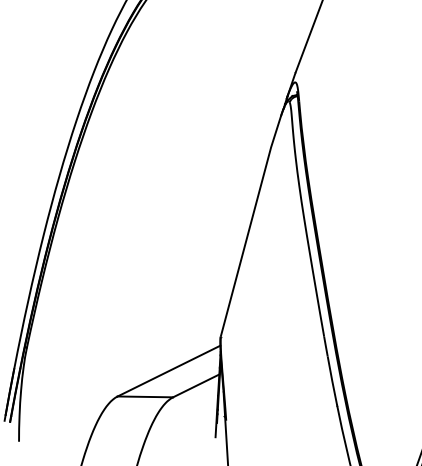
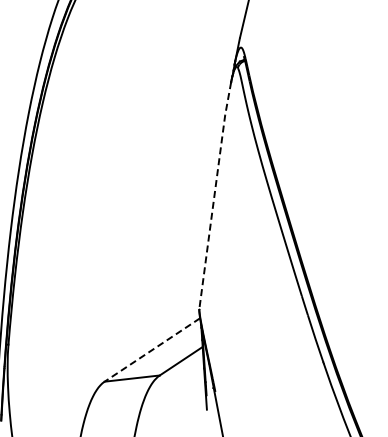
line: (250, 225) -> (214, 195), solid -> dashed
line: (168, 371) -> (151, 350), solid -> dashed

